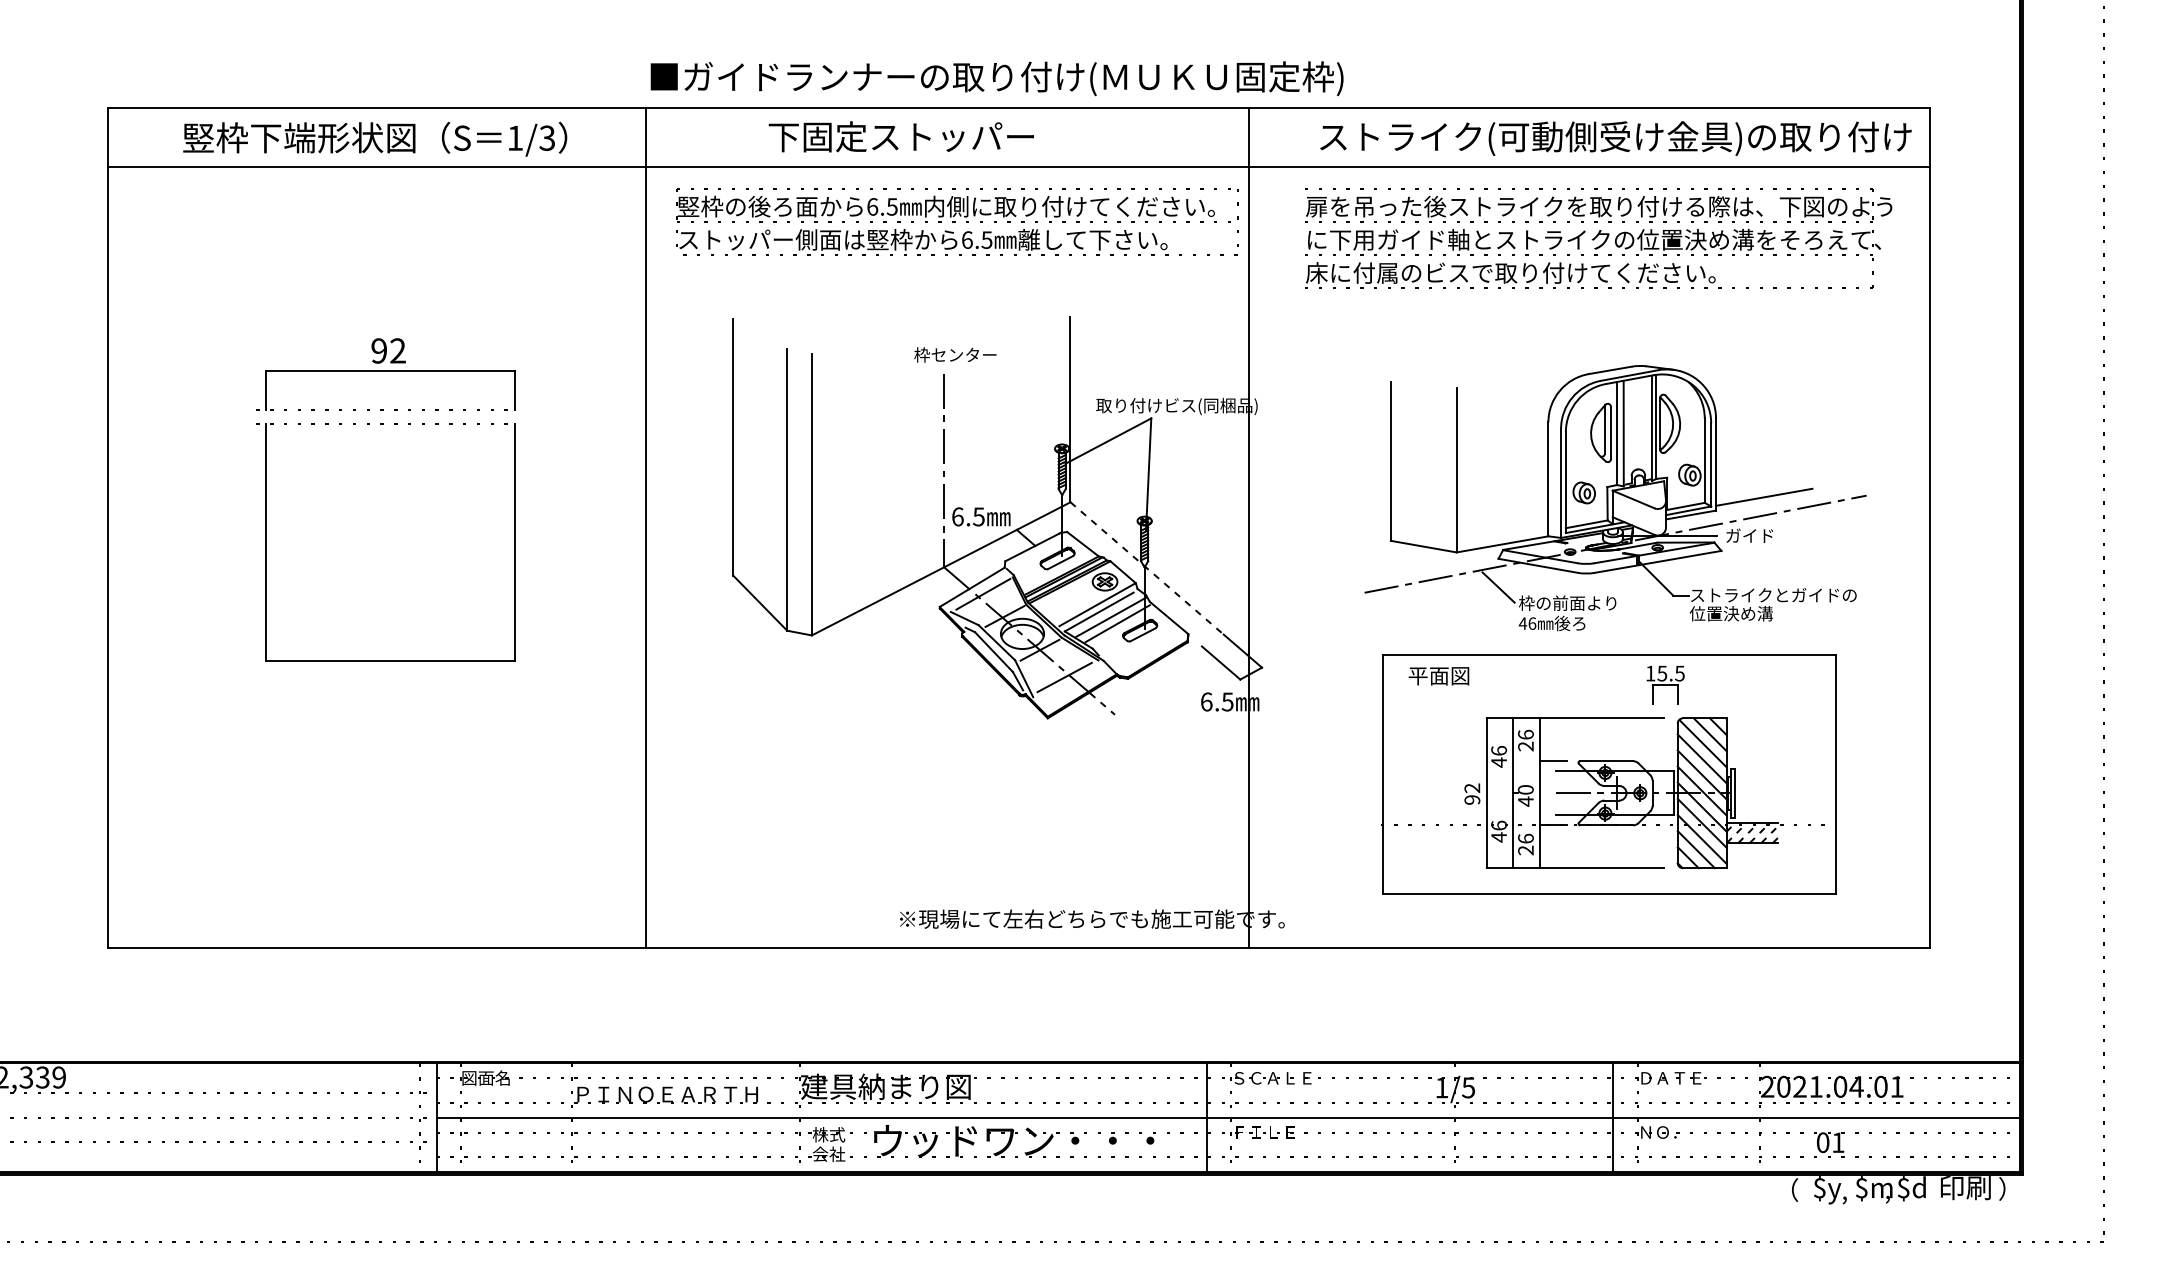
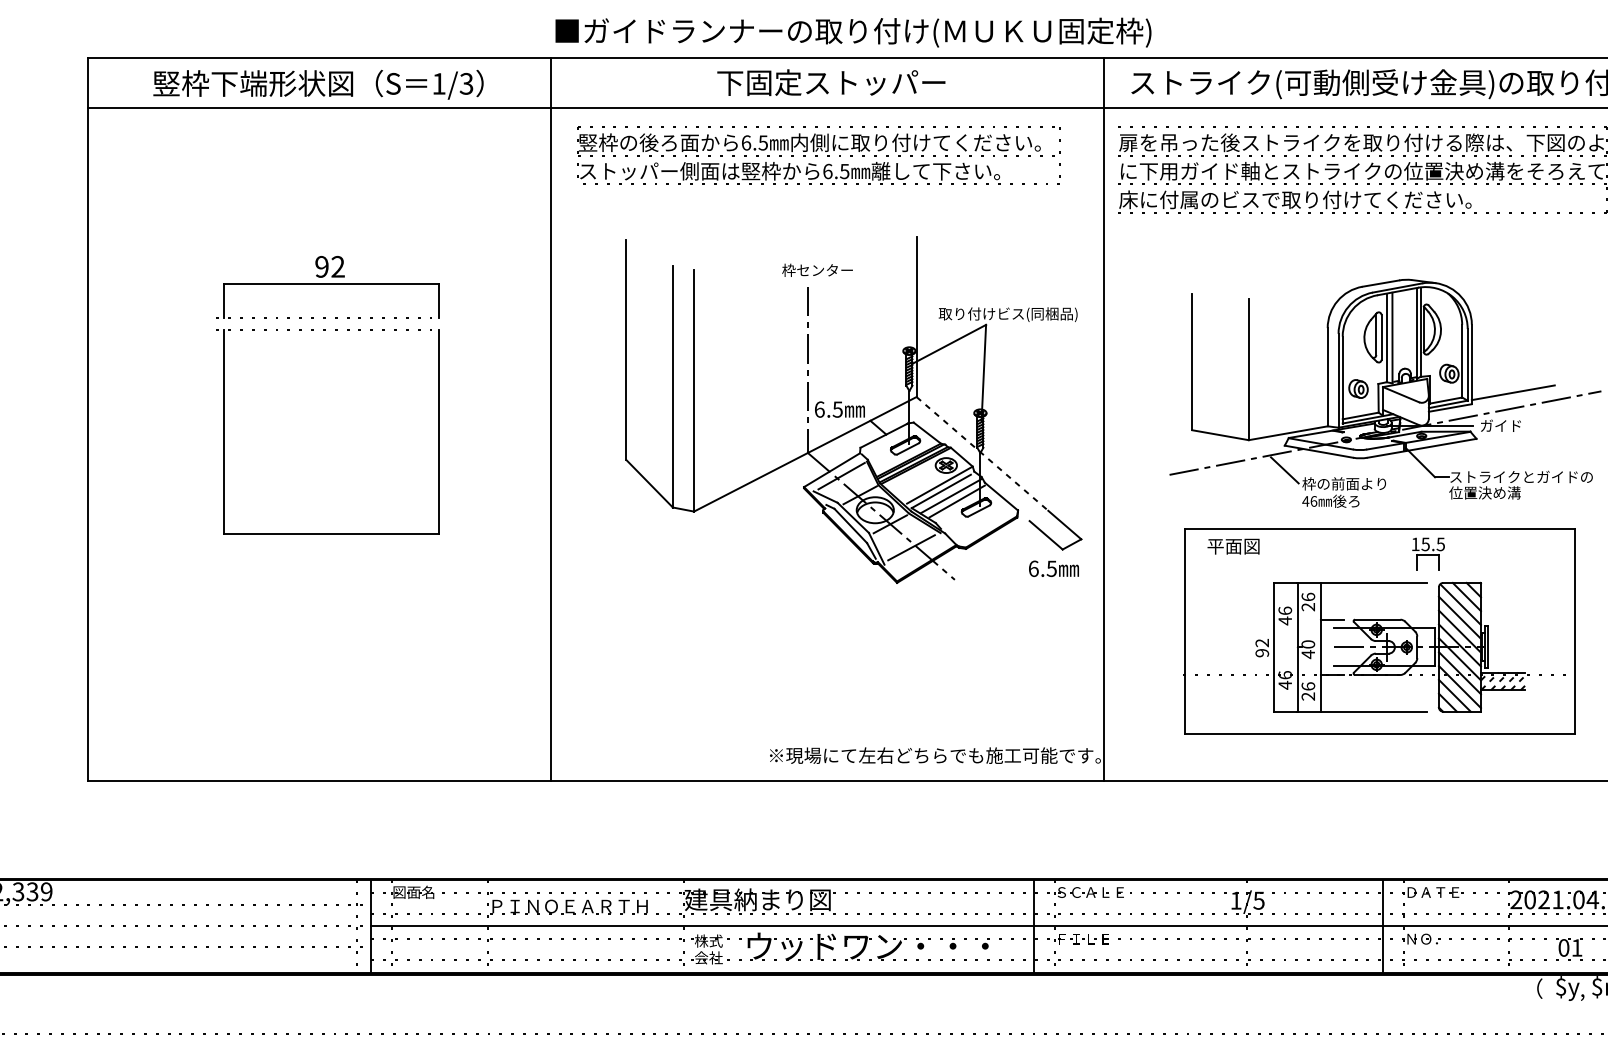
text: (900, 136) -> (830, 82), moved
line: (1249, 527) -> (1104, 418), moved

